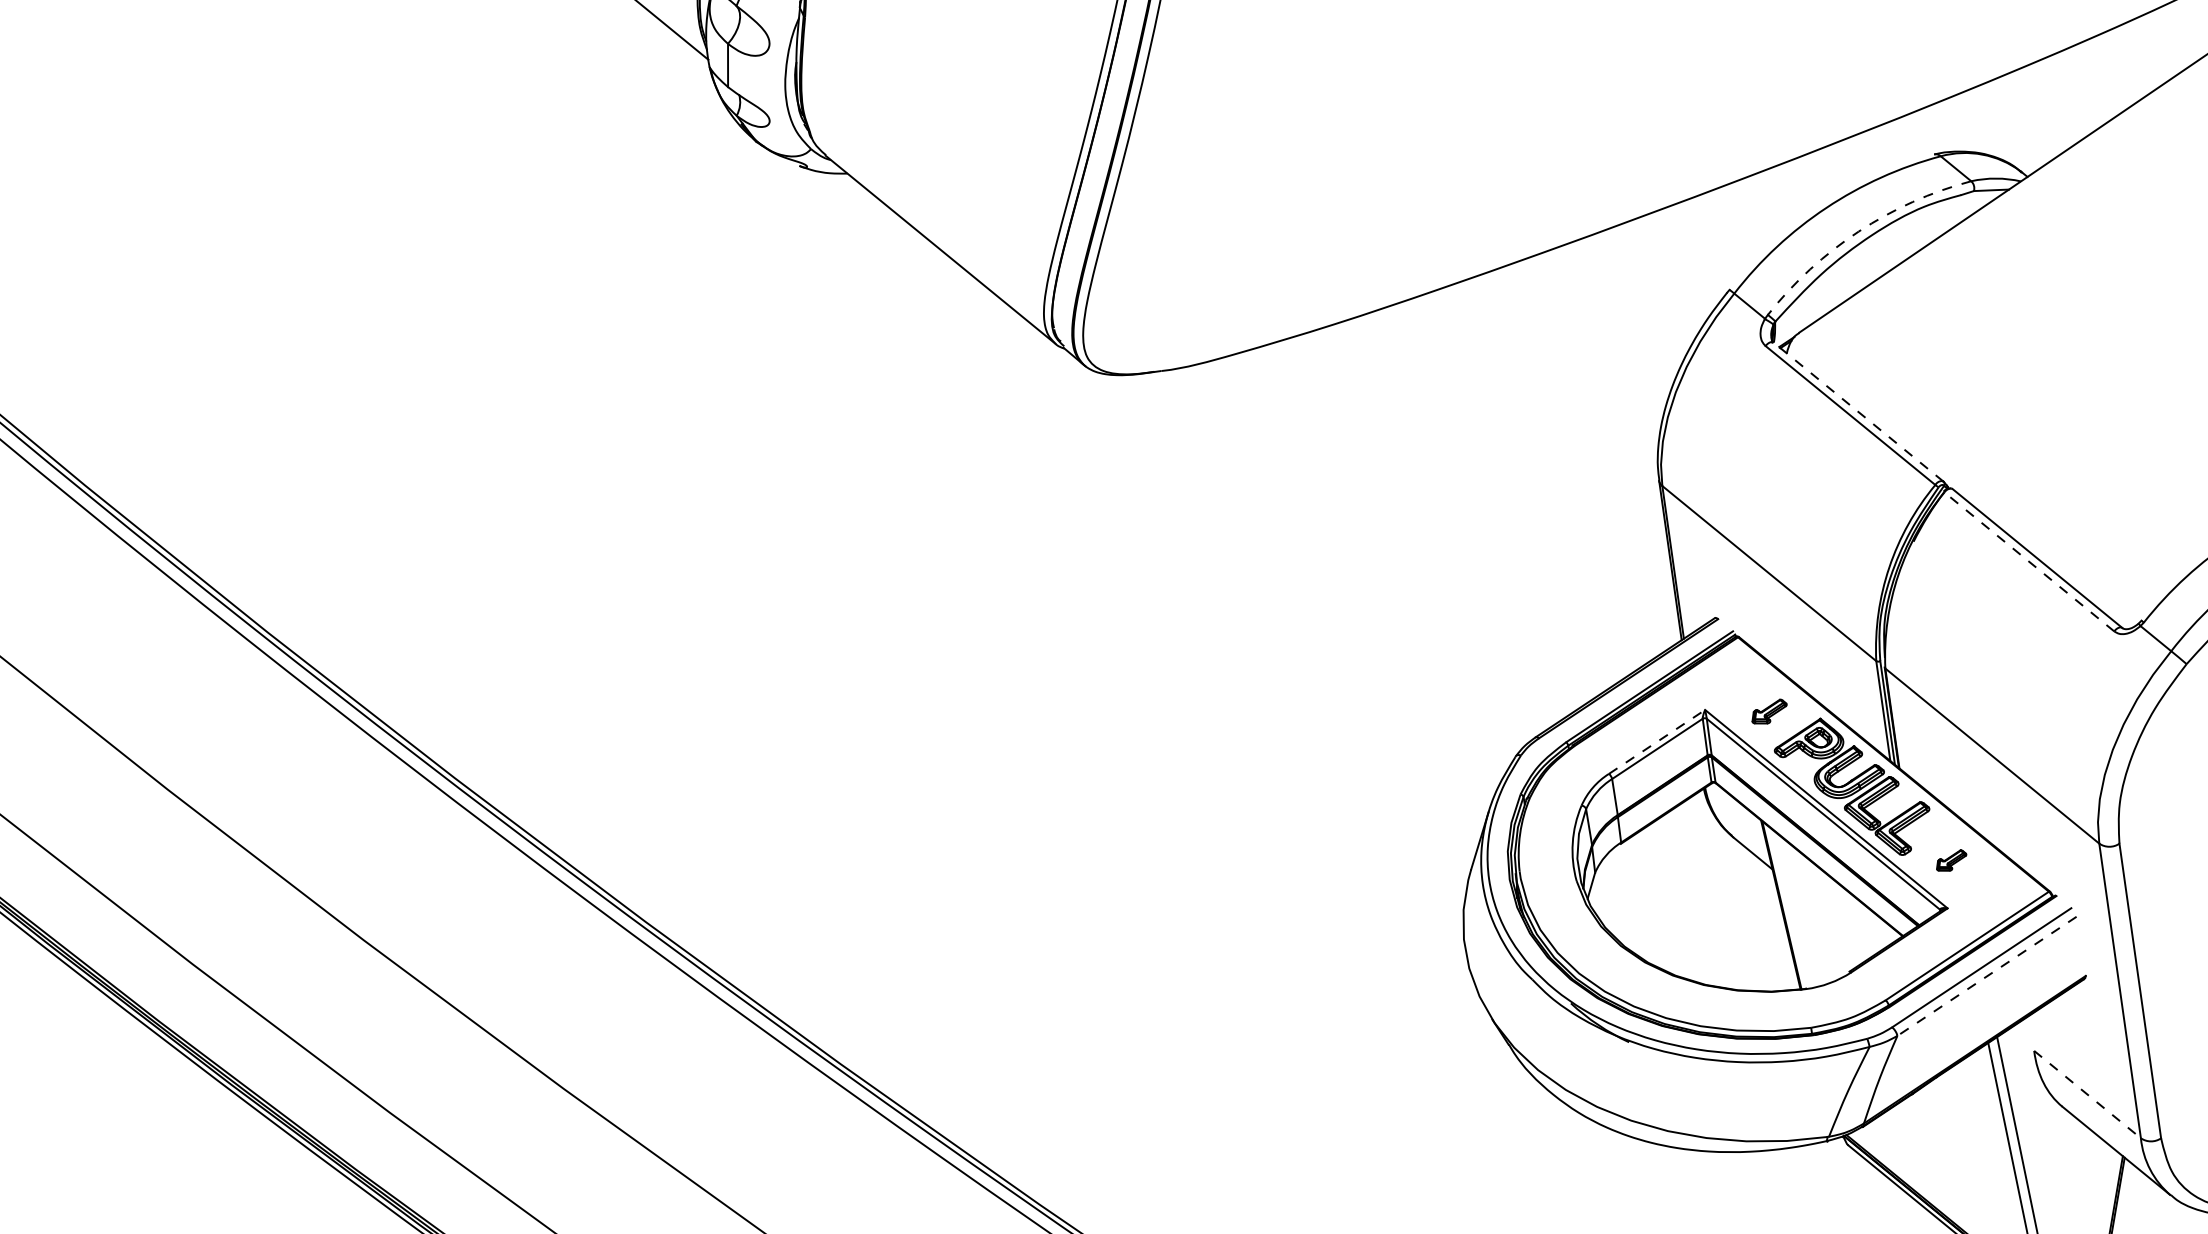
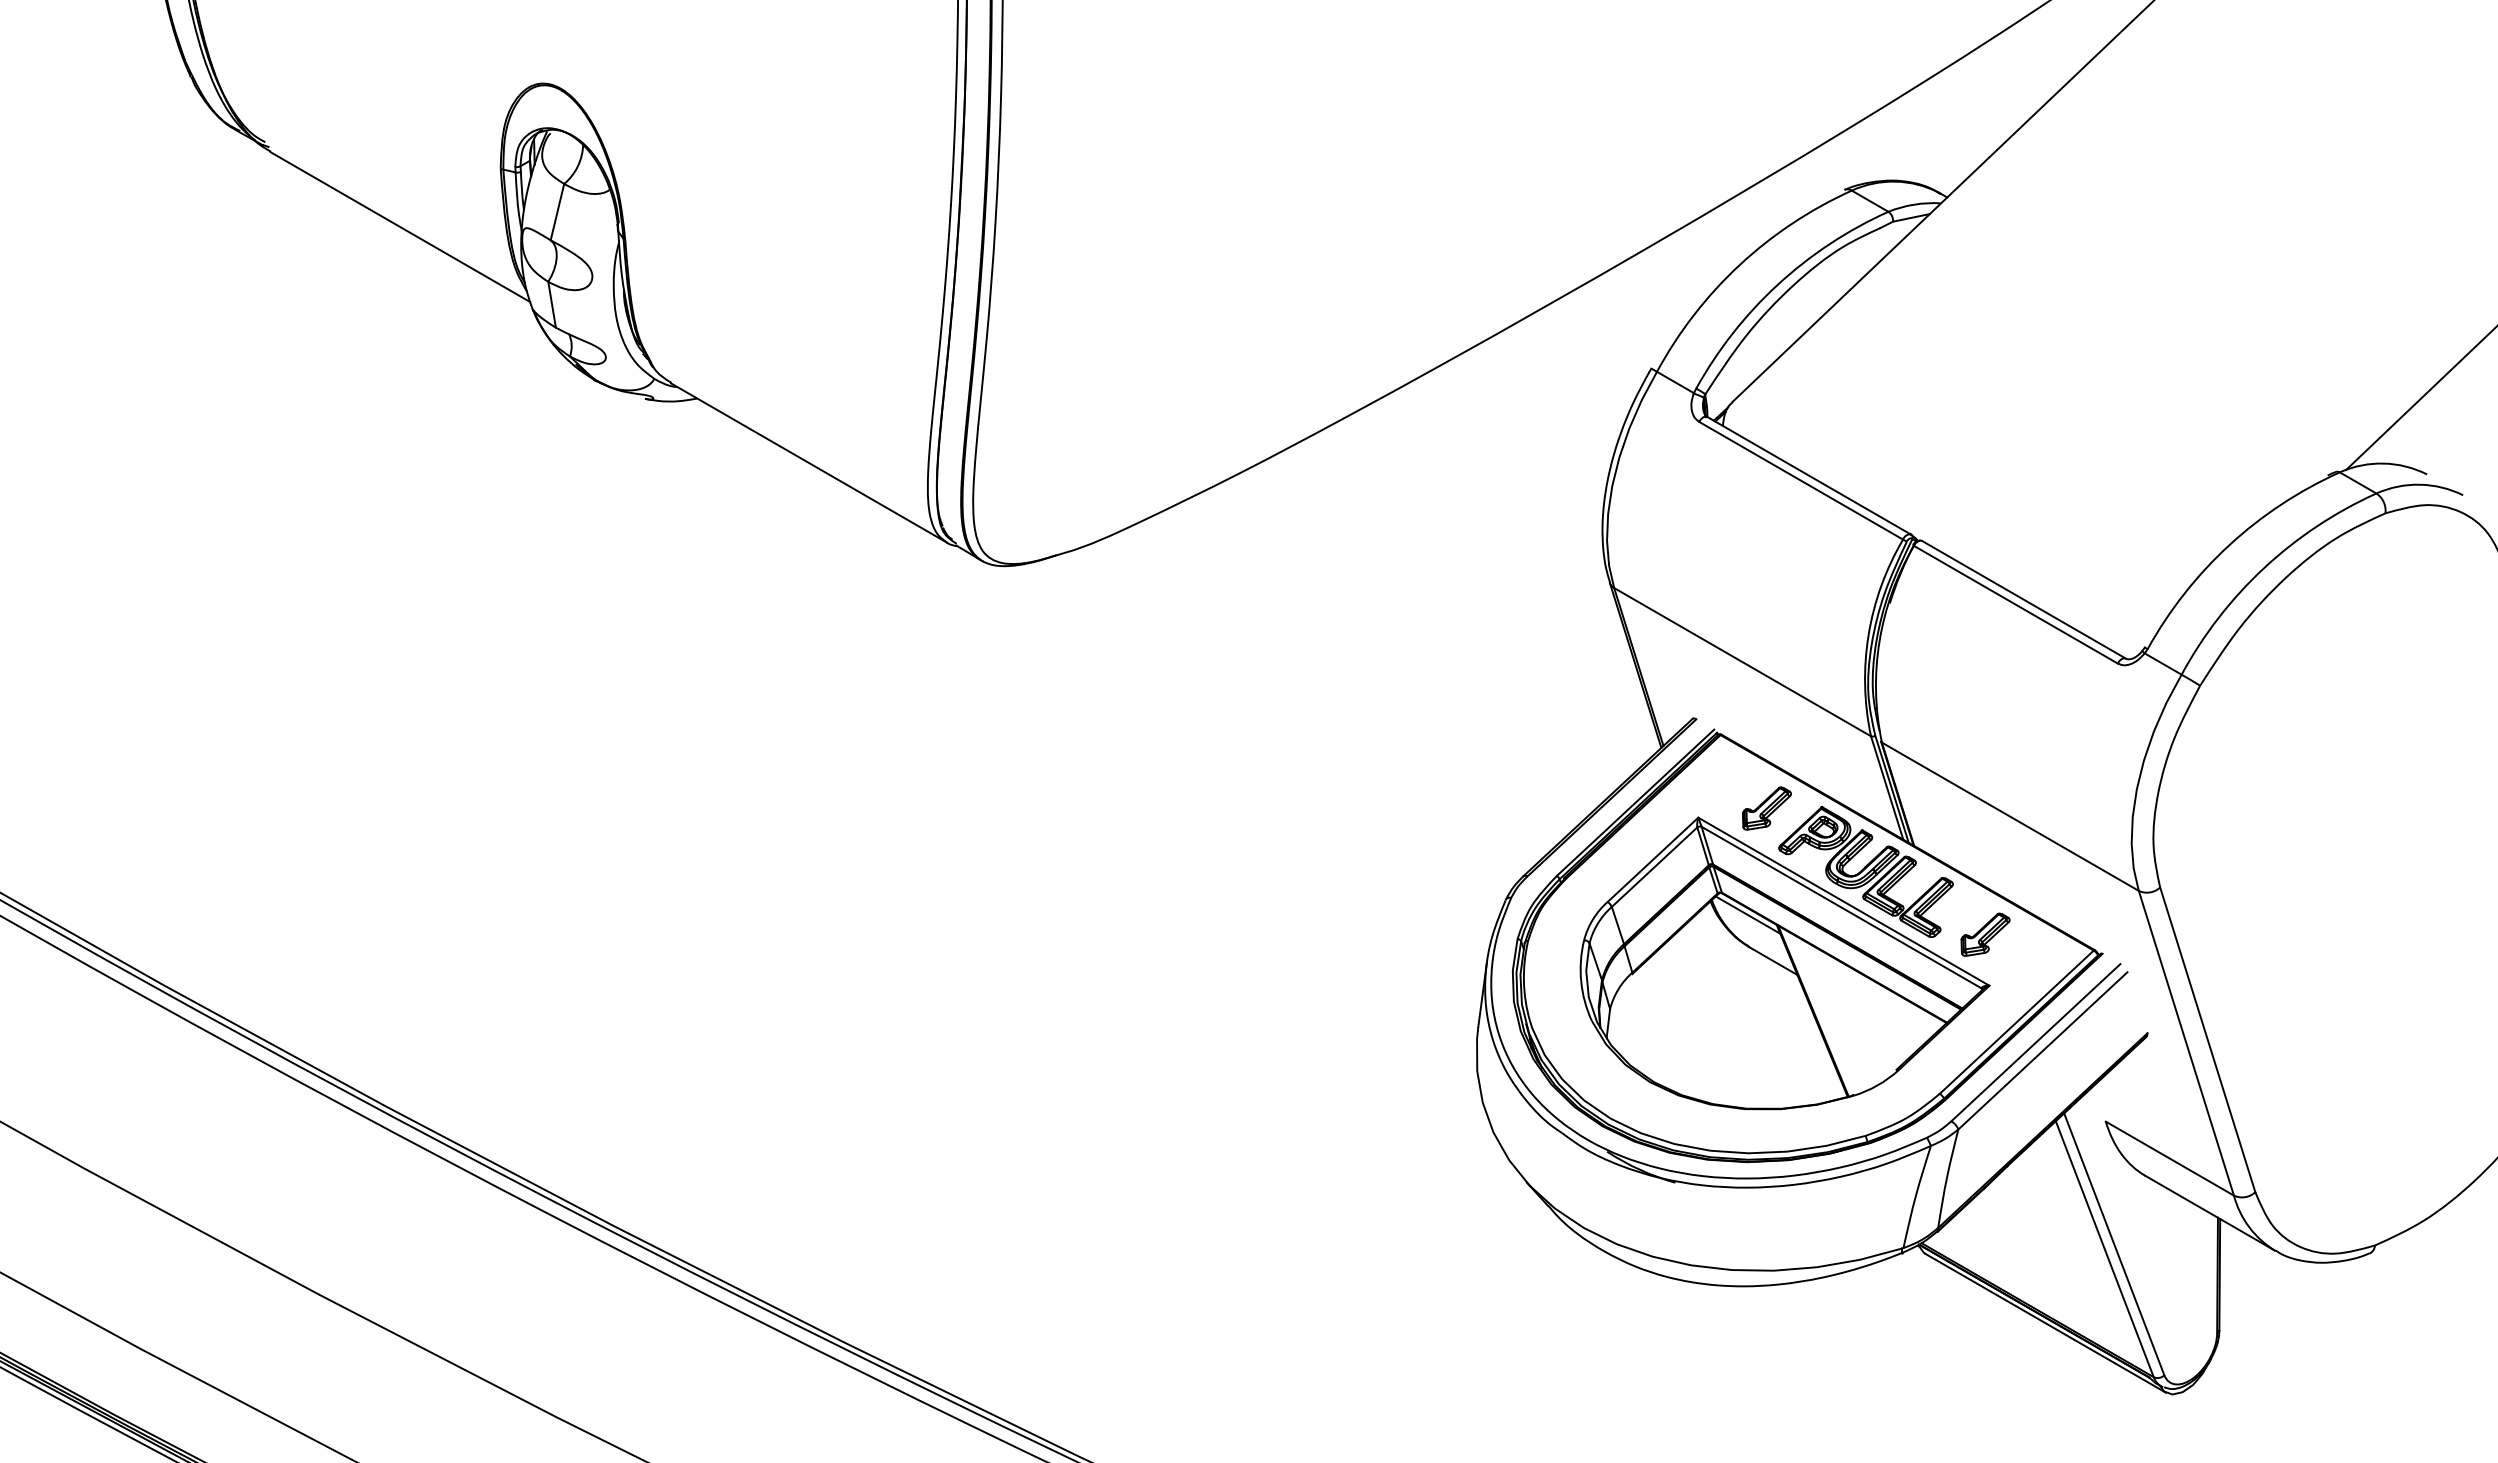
arc: (1859, 231) -> (1778, 284), dashed -> solid
line: (1858, 411) -> (1809, 475), dashed -> solid
line: (2029, 561) -> (2015, 604), dashed -> solid
part: (1769, 711) -> (1766, 808), size x1.43
line: (1656, 741) -> (1652, 859), dashed -> solid
line: (1735, 806) -> (1747, 914), added
part: (1951, 860) -> (1985, 934), size x1.67
line: (1986, 976) -> (2042, 1051), dashed -> solid
line: (2087, 1094) -> (2169, 1158), dashed -> solid

